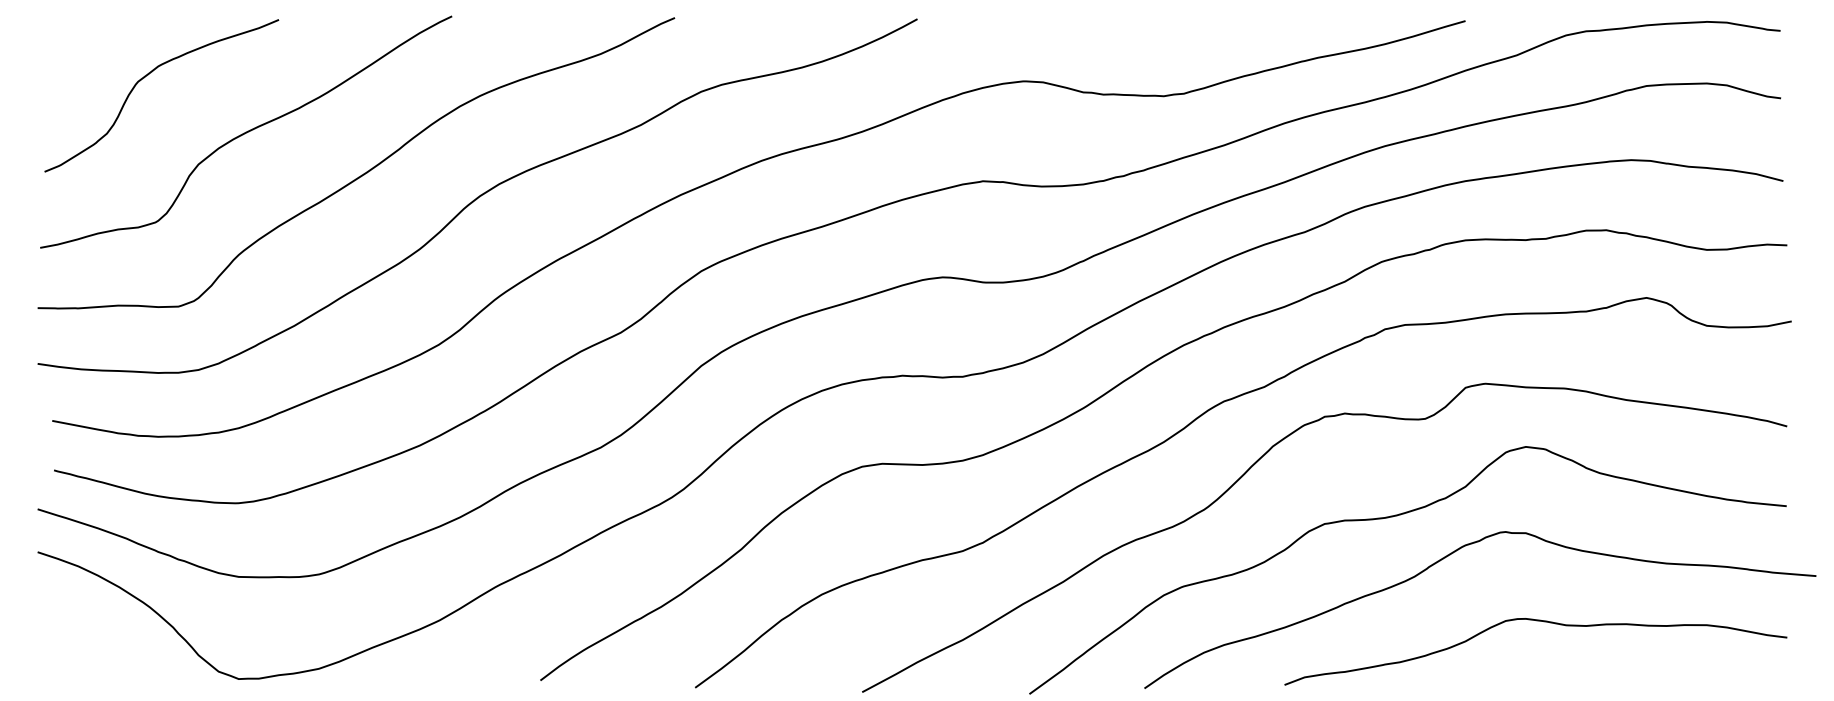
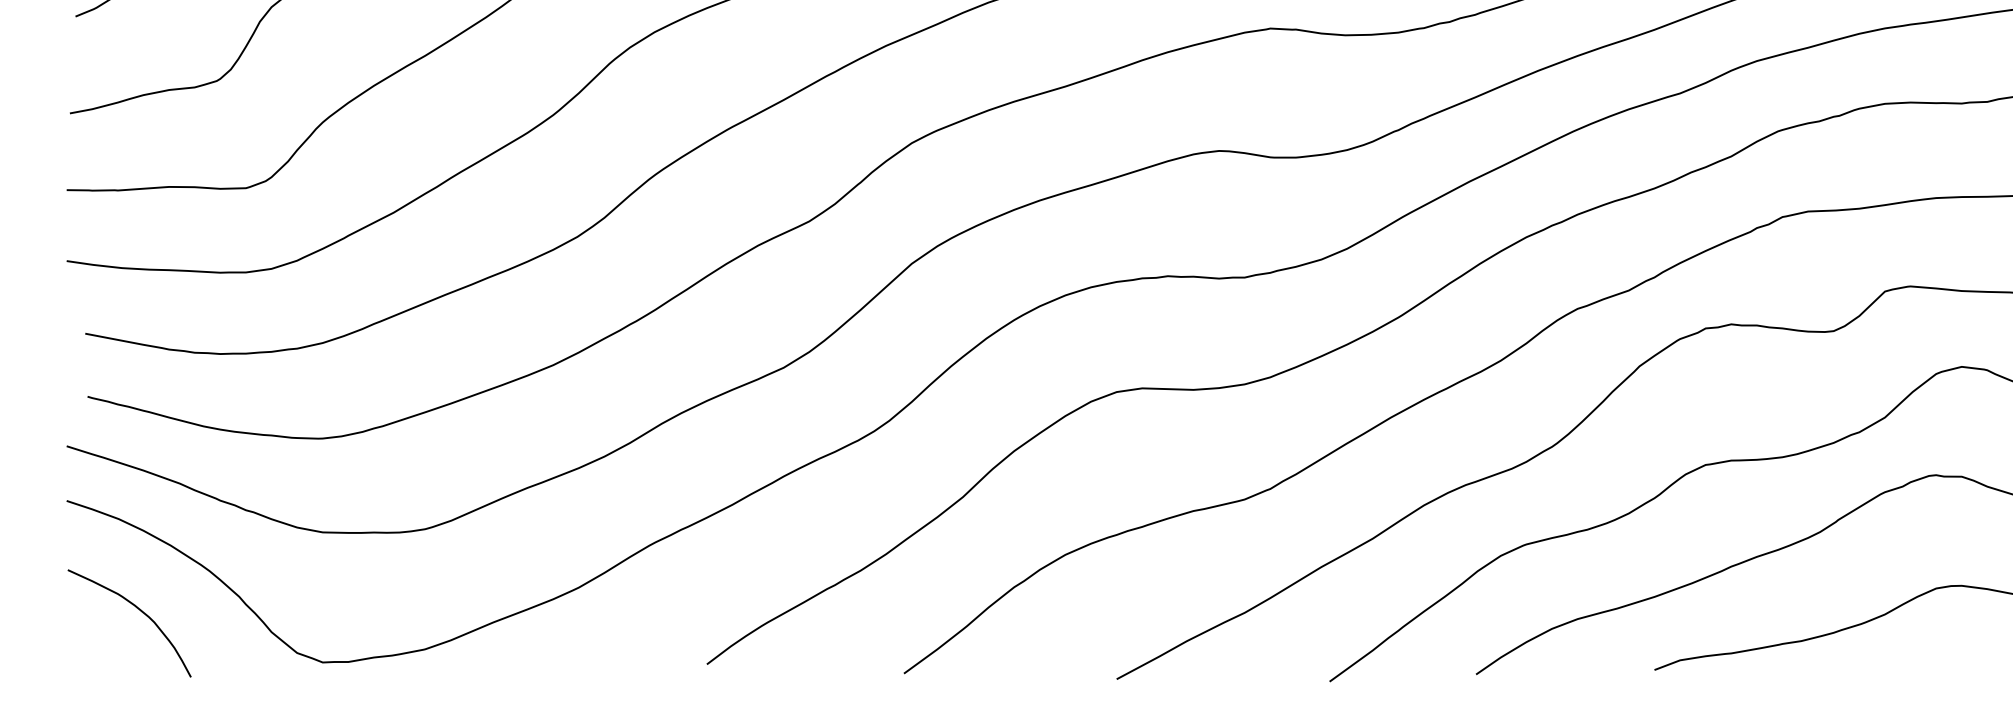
curve: (94, 638) -> (139, 610), added

